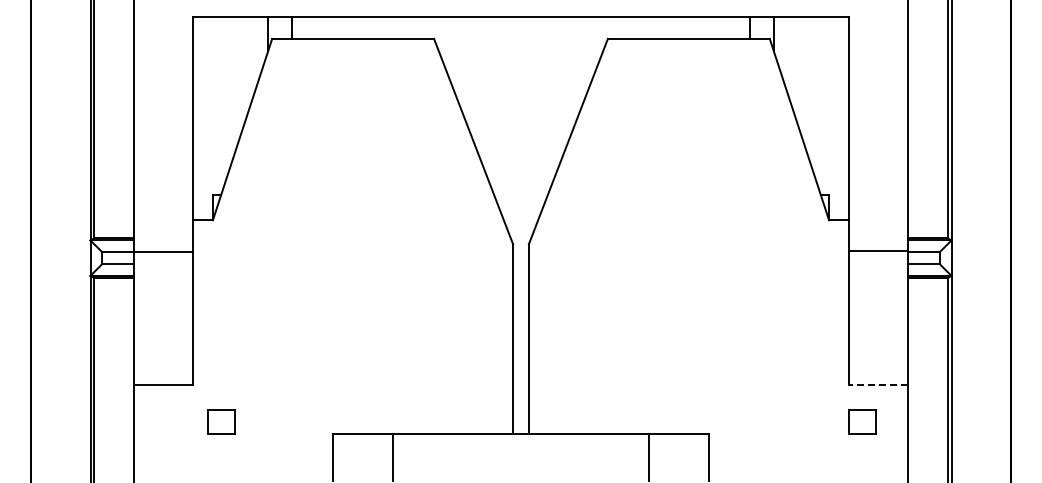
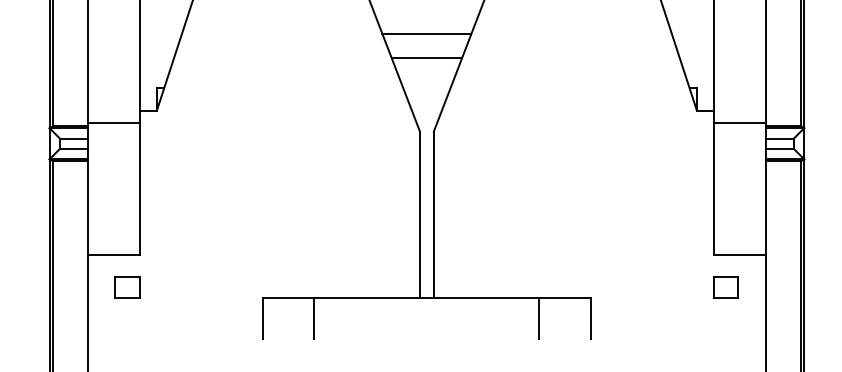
line: (520, 132) -> (426, 33), added
line: (520, 160) -> (426, 58), added
line: (878, 251) -> (740, 123), moved
line: (163, 252) -> (113, 123), moved
line: (878, 384) -> (740, 254), dashed -> solid
part: (221, 421) -> (127, 286), moved

